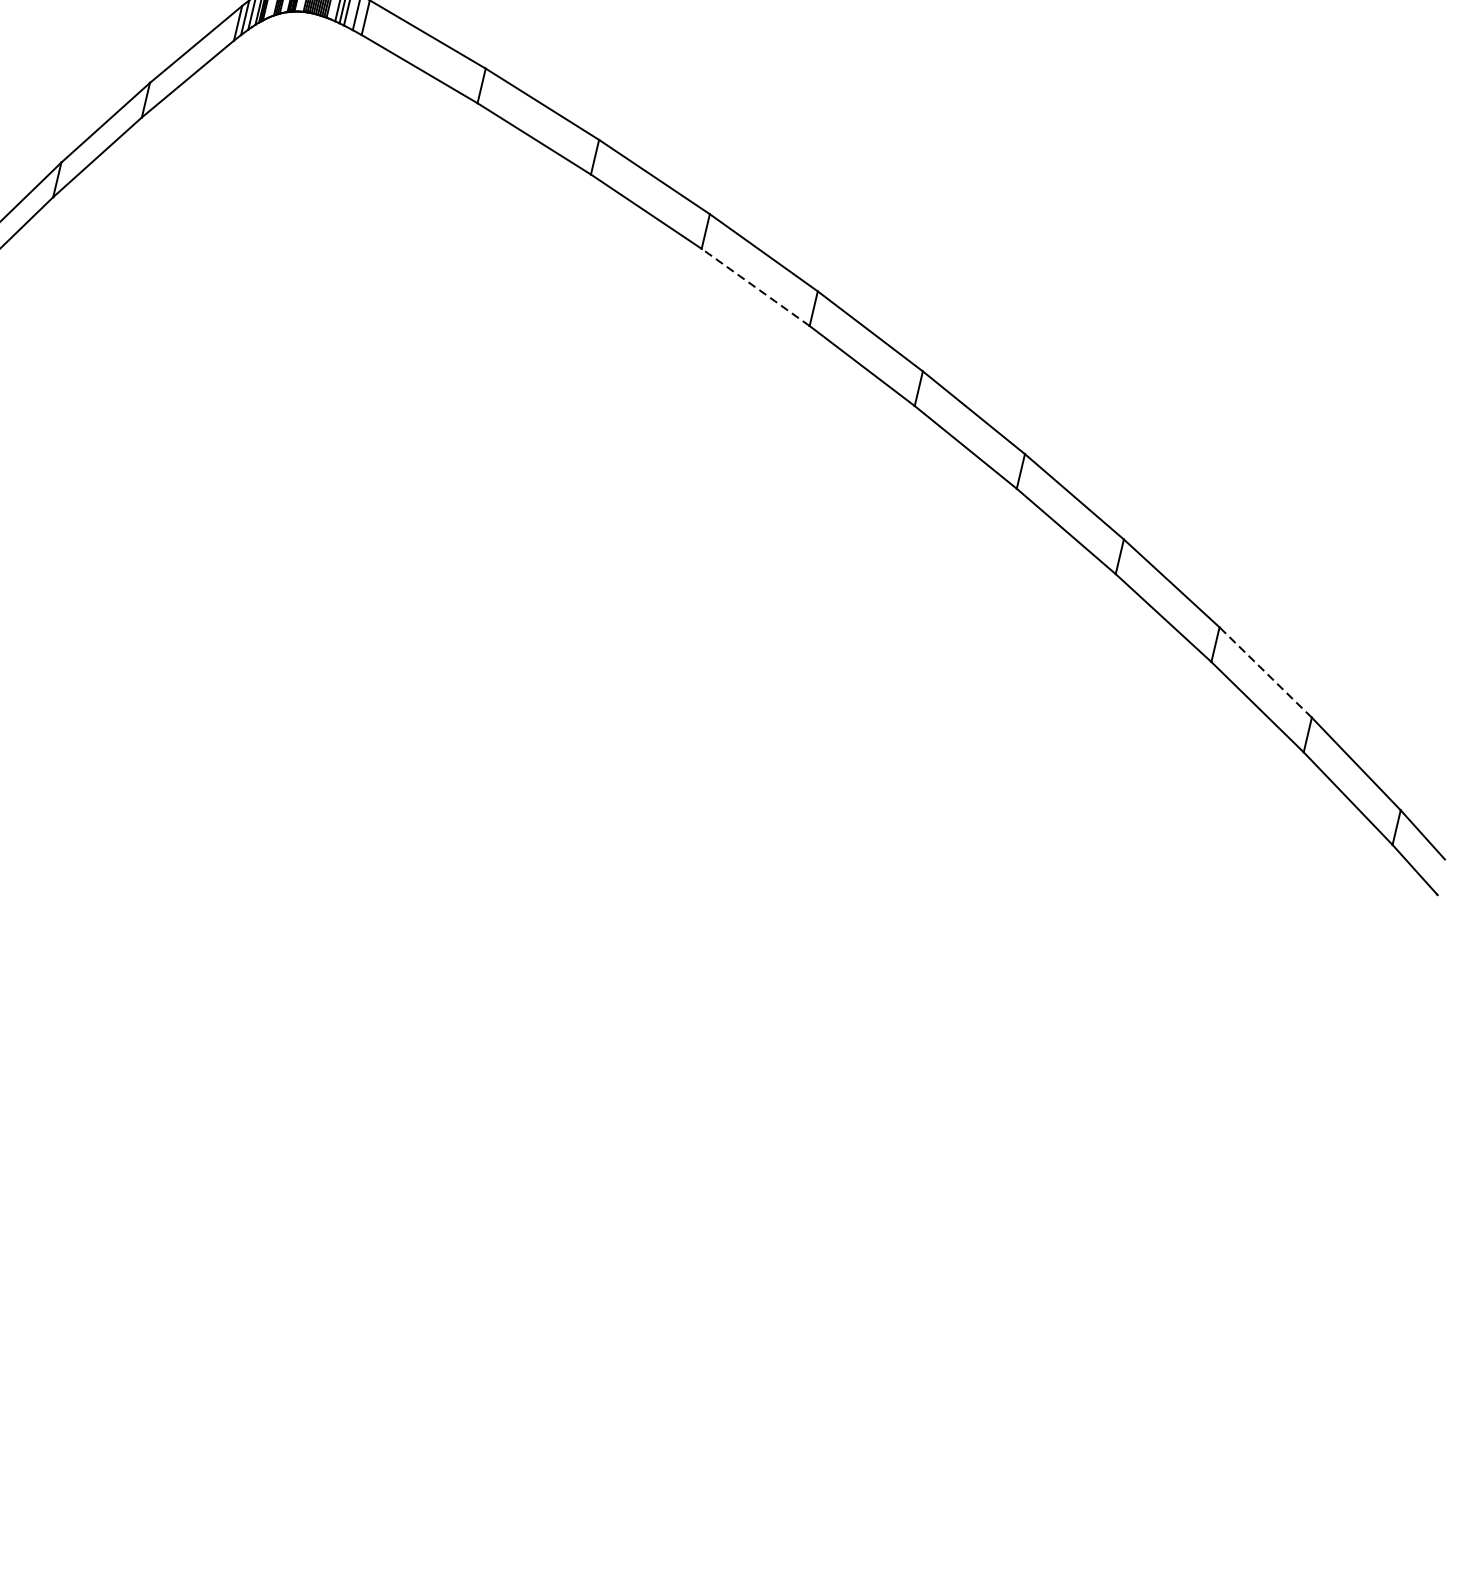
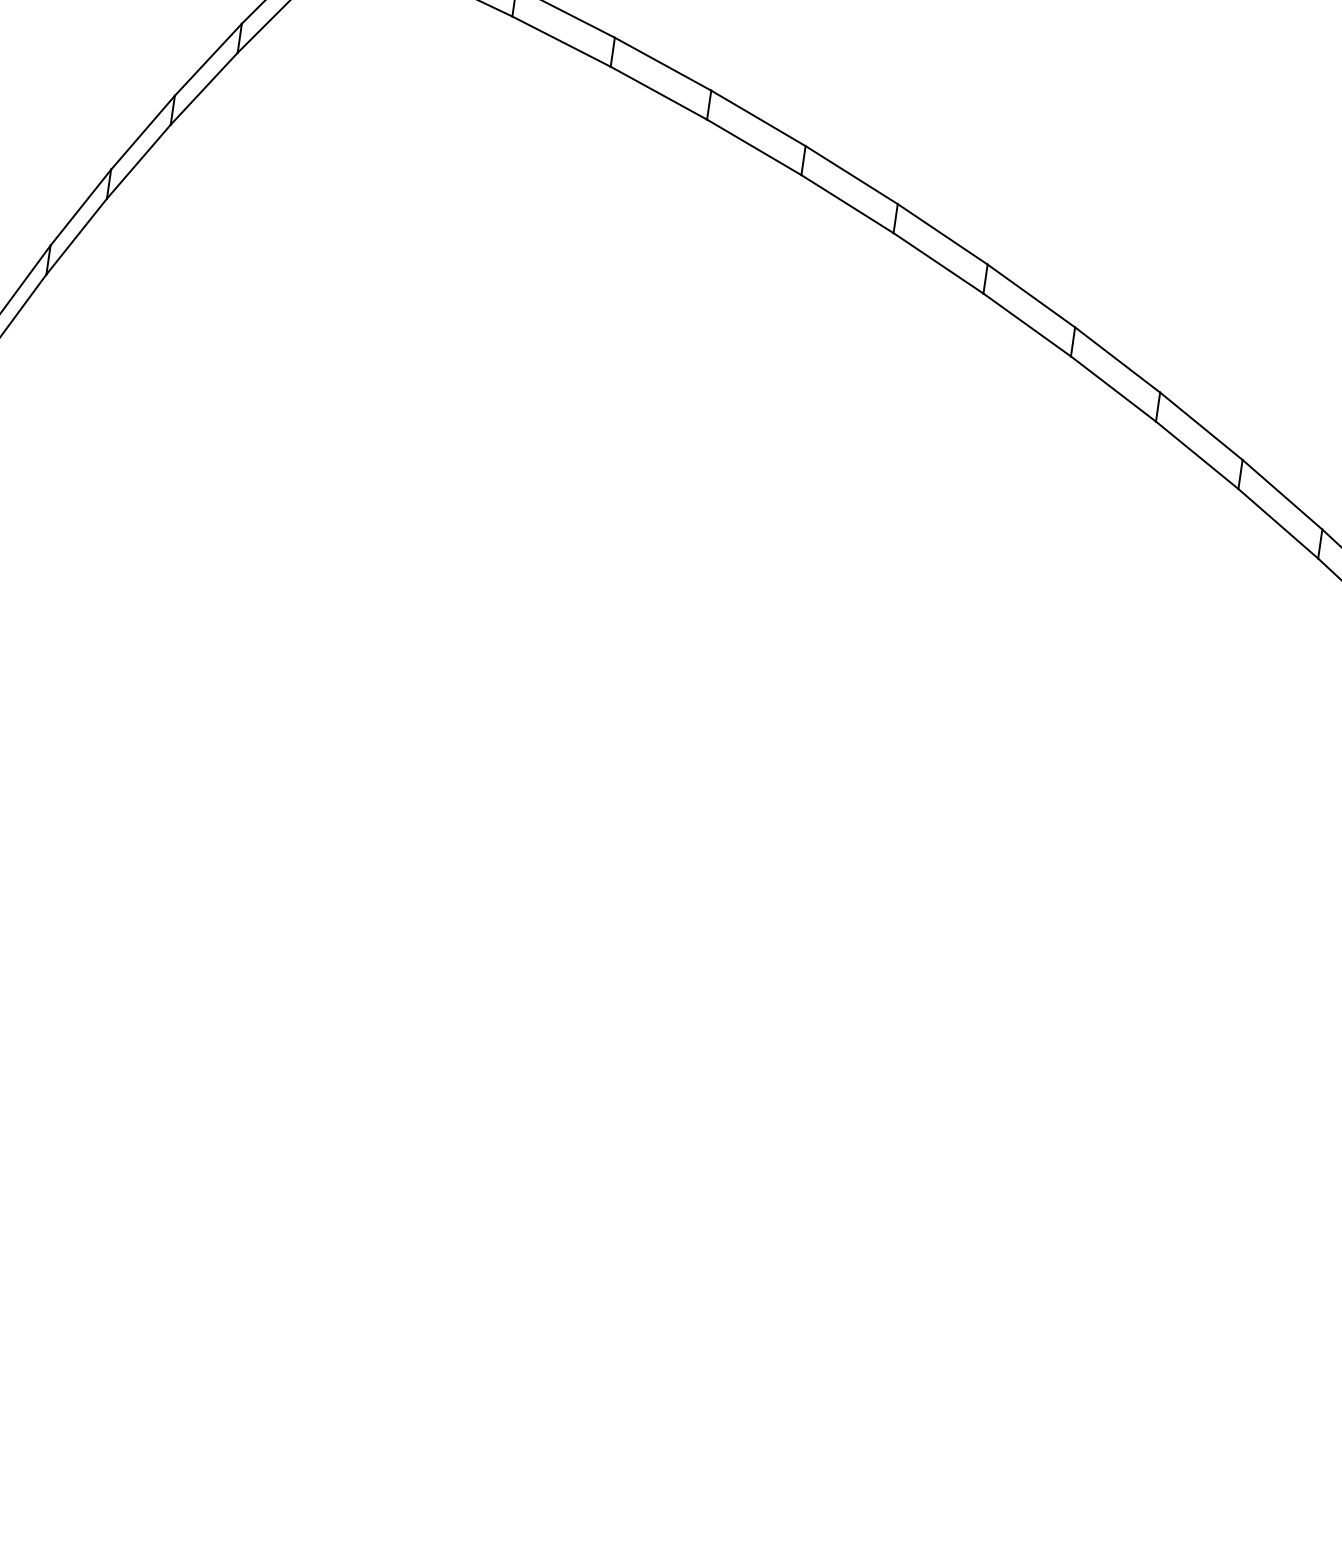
line: (755, 287) -> (754, 147), dashed -> solid
line: (1264, 671) -> (1200, 425), dashed -> solid

